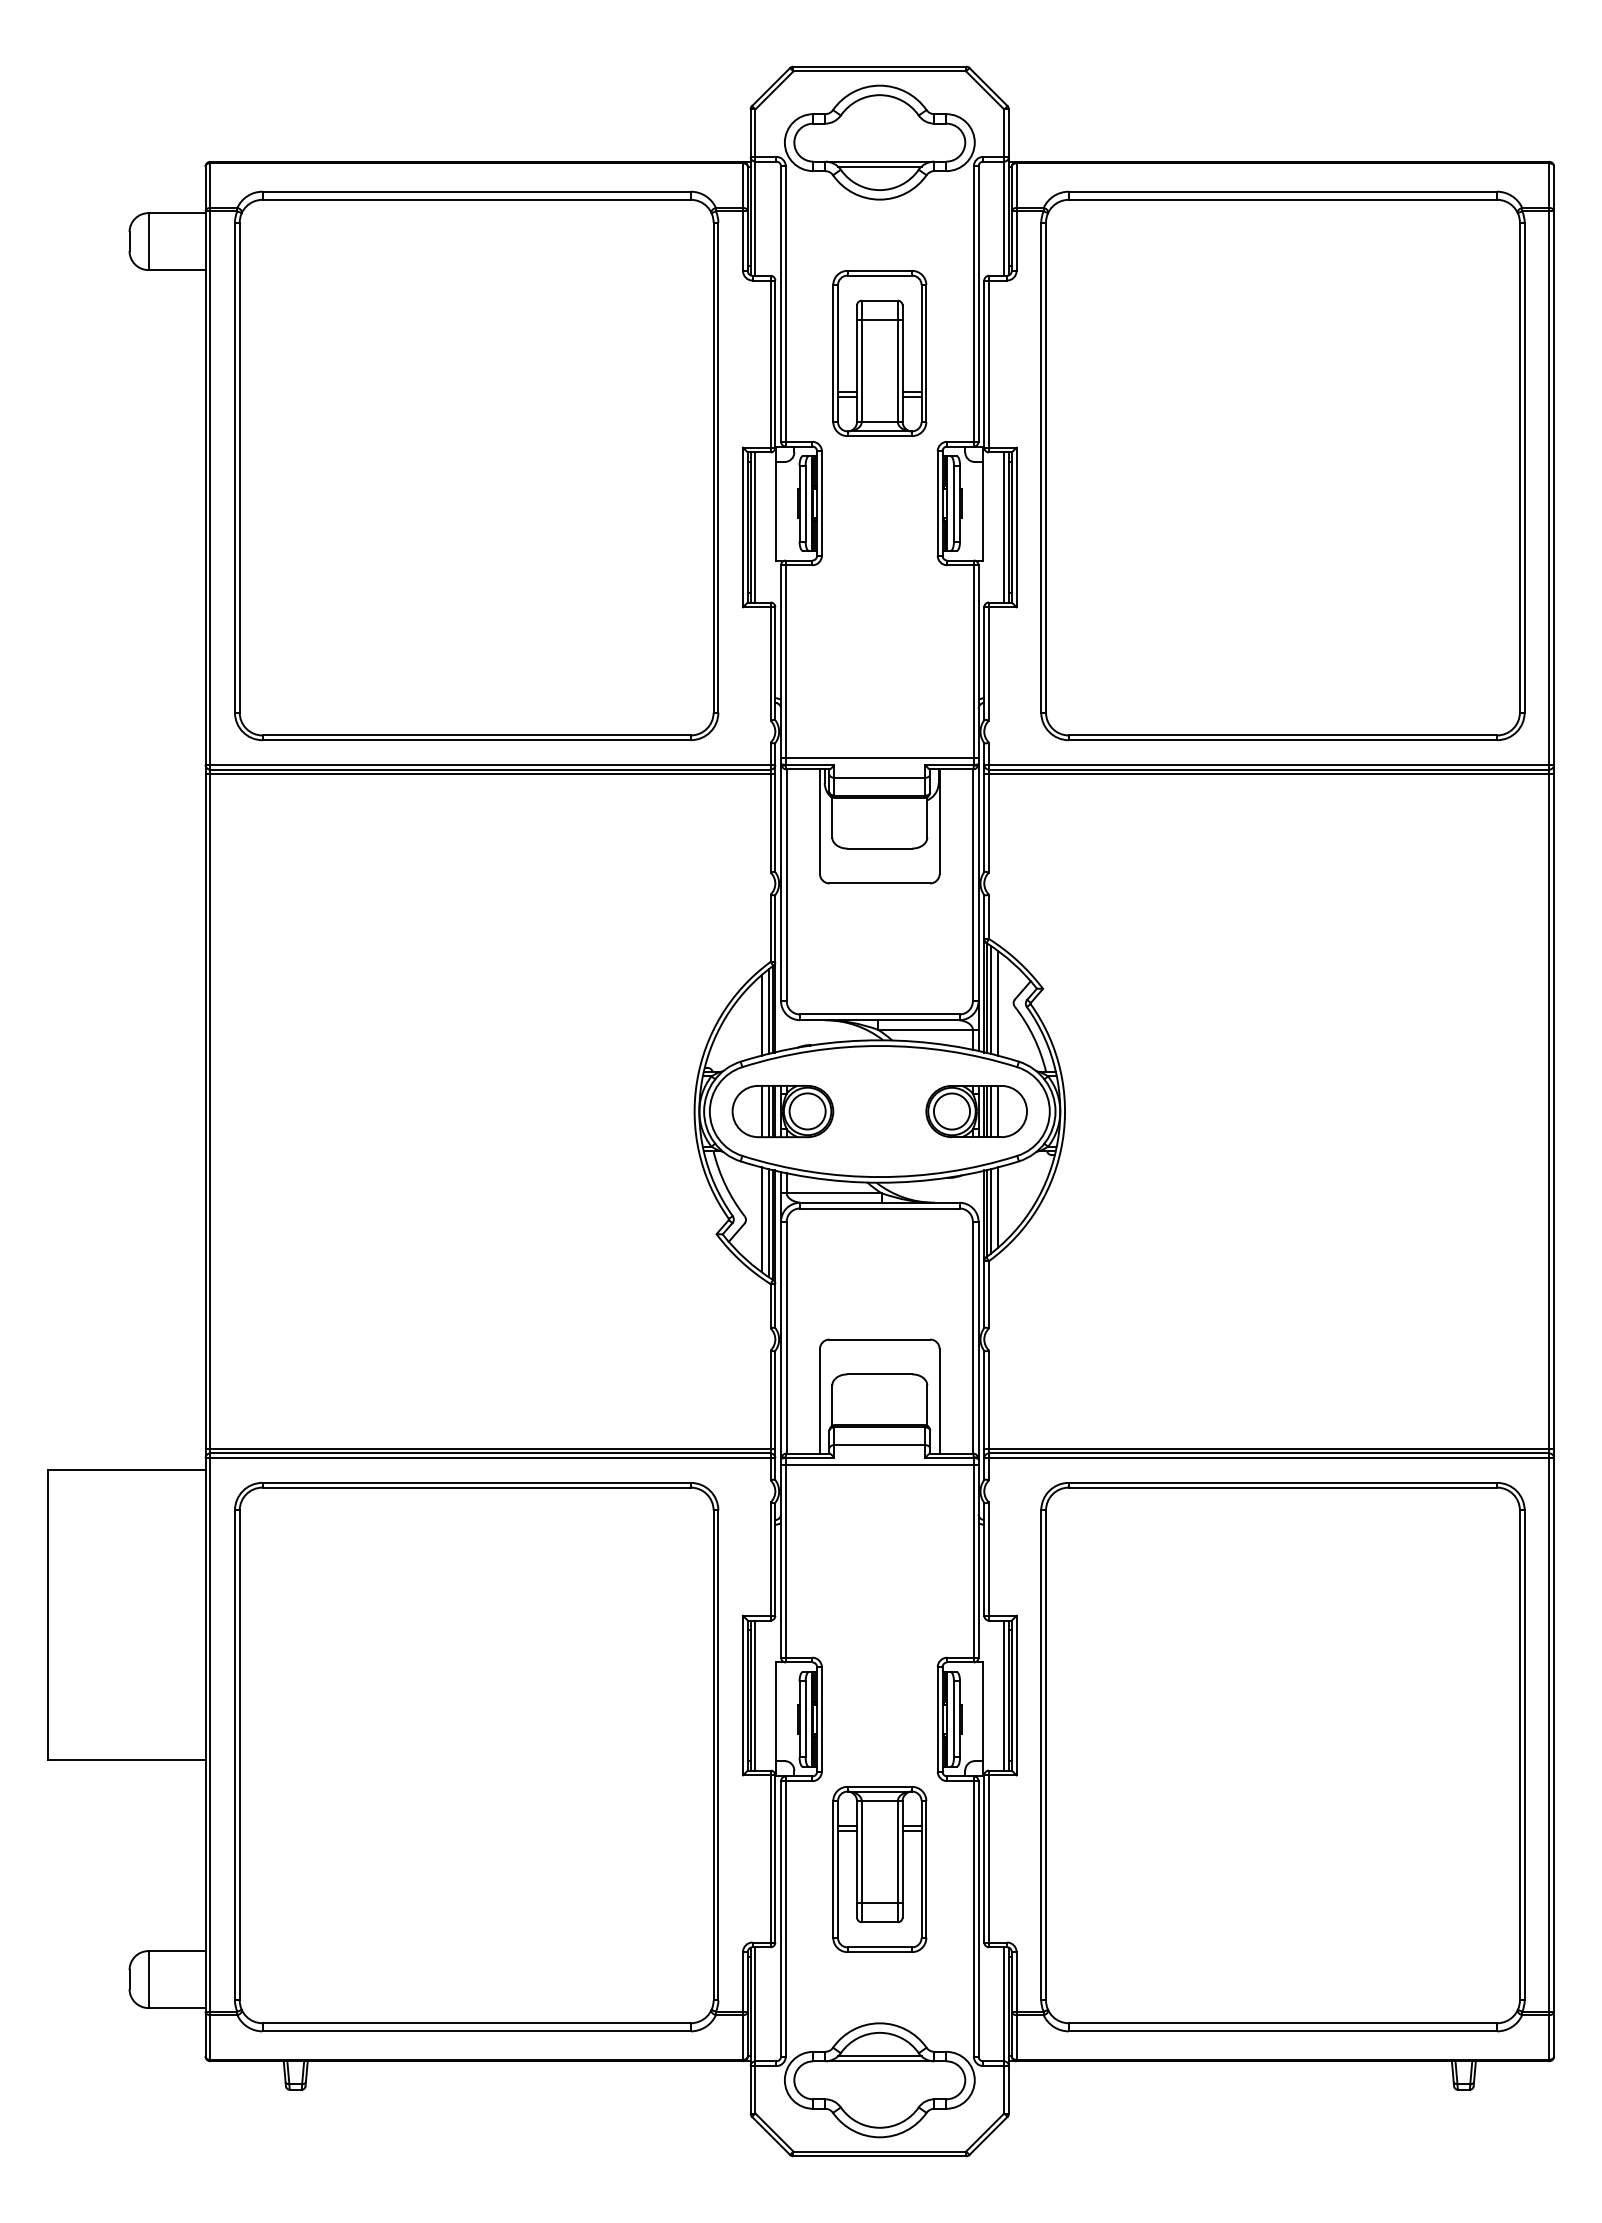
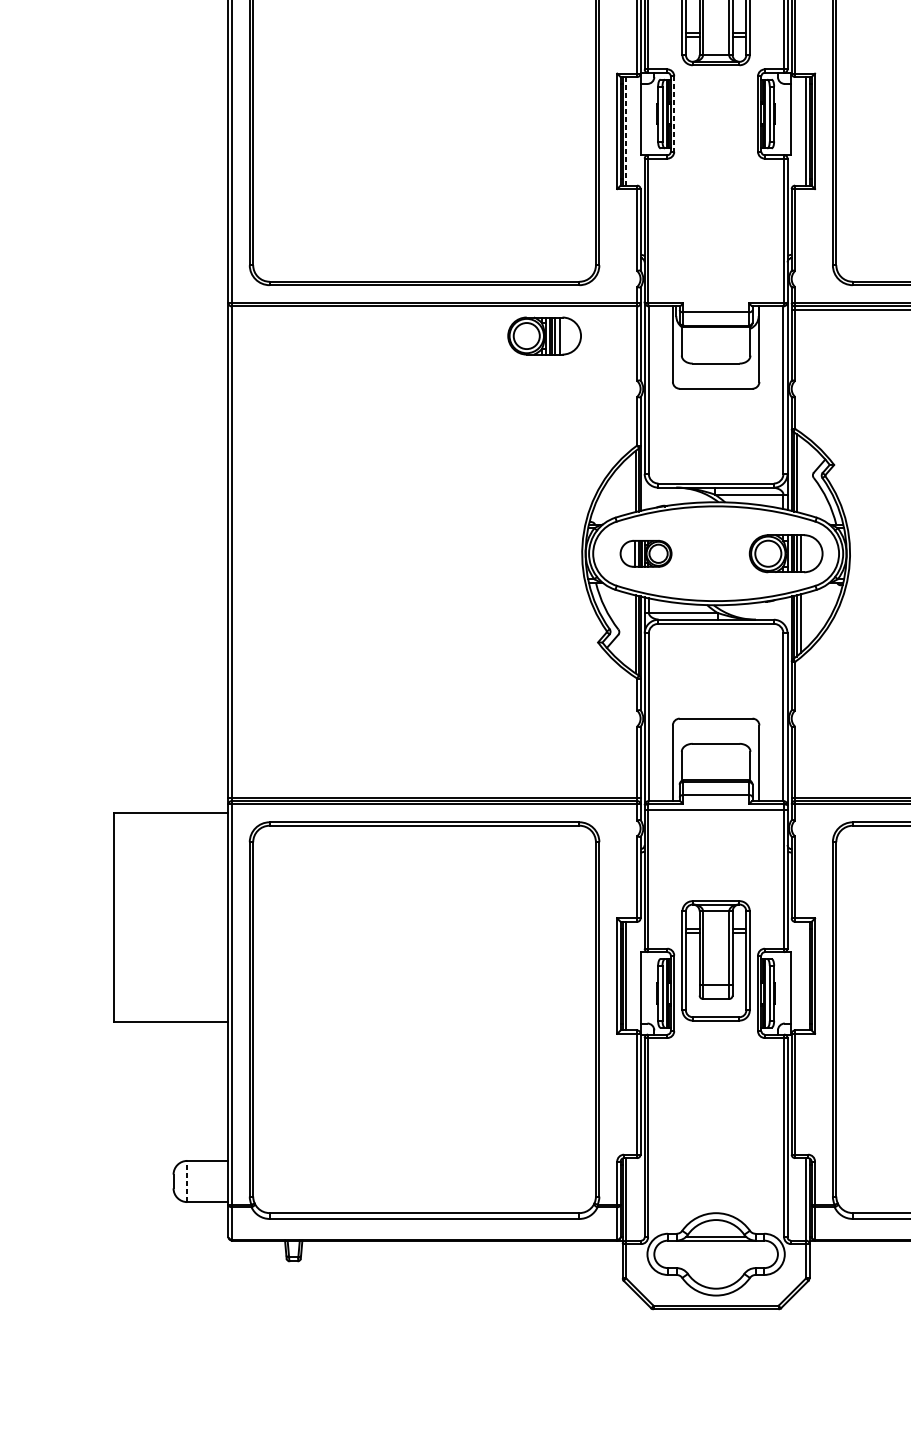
line: (821, 504) -> (673, 114), solid -> dashed
line: (755, 526) -> (626, 130), solid -> dashed
line: (879, 757) -> (715, 297), removed
line: (490, 774) -> (434, 310), removed
part: (642, 810) -> (544, 336), added
line: (997, 1003) -> (801, 475), removed
line: (761, 1015) -> (630, 484), removed
part: (782, 1111) -> (645, 553), size x0.7
line: (761, 1219) -> (630, 631), removed
line: (1004, 1695) -> (806, 976), removed
part: (879, 1869) -> (715, 960), moved
line: (148, 1979) -> (187, 1181), solid -> dashed

